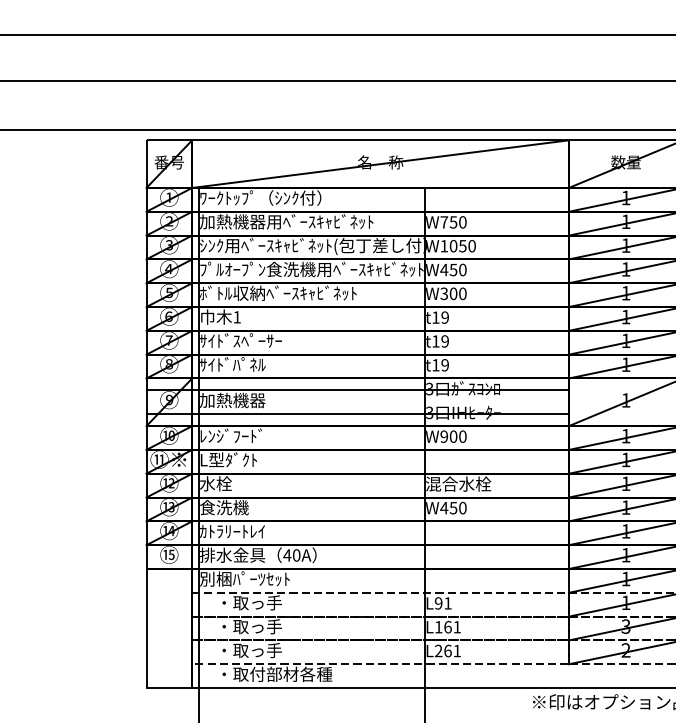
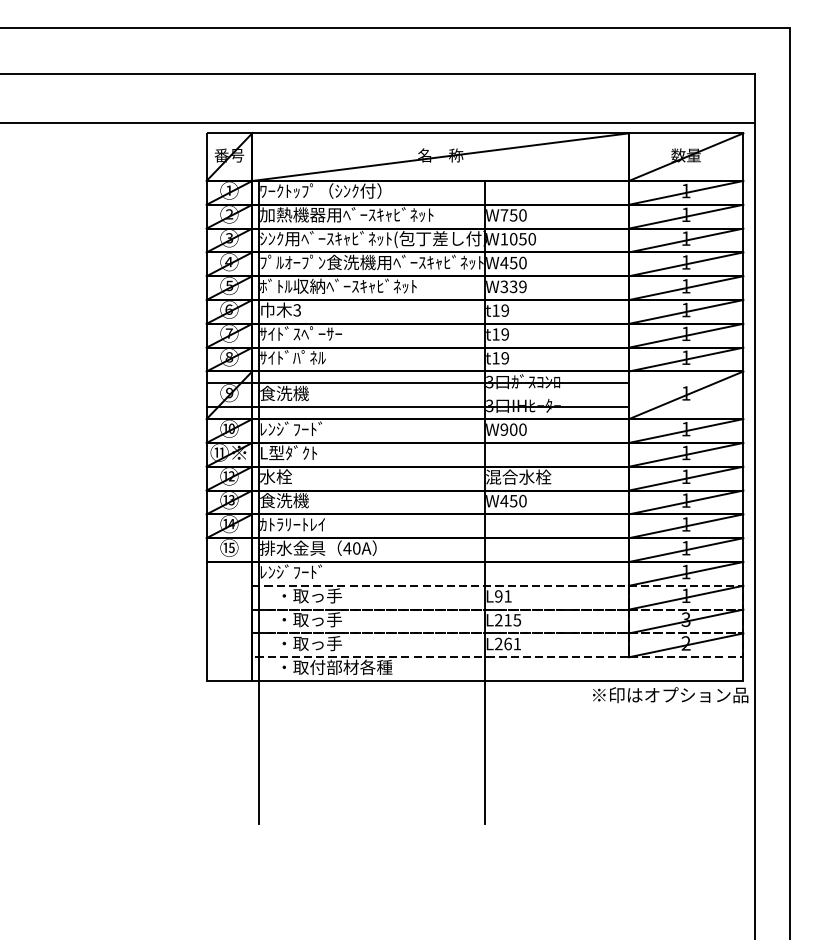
text: (457, 293) -> (517, 286), W300 -> W339
text: (236, 317) -> (296, 310), 1 -> 3
text: (232, 400) -> (292, 393), 加熱機器 -> 食洗機
text: (244, 578) -> (304, 571), 別梱ﾊﾟｰﾂｾｯﾄ -> ﾚﾝｼﾞﾌｰﾄﾞ
text: (448, 627) -> (508, 620), L161 -> L215

